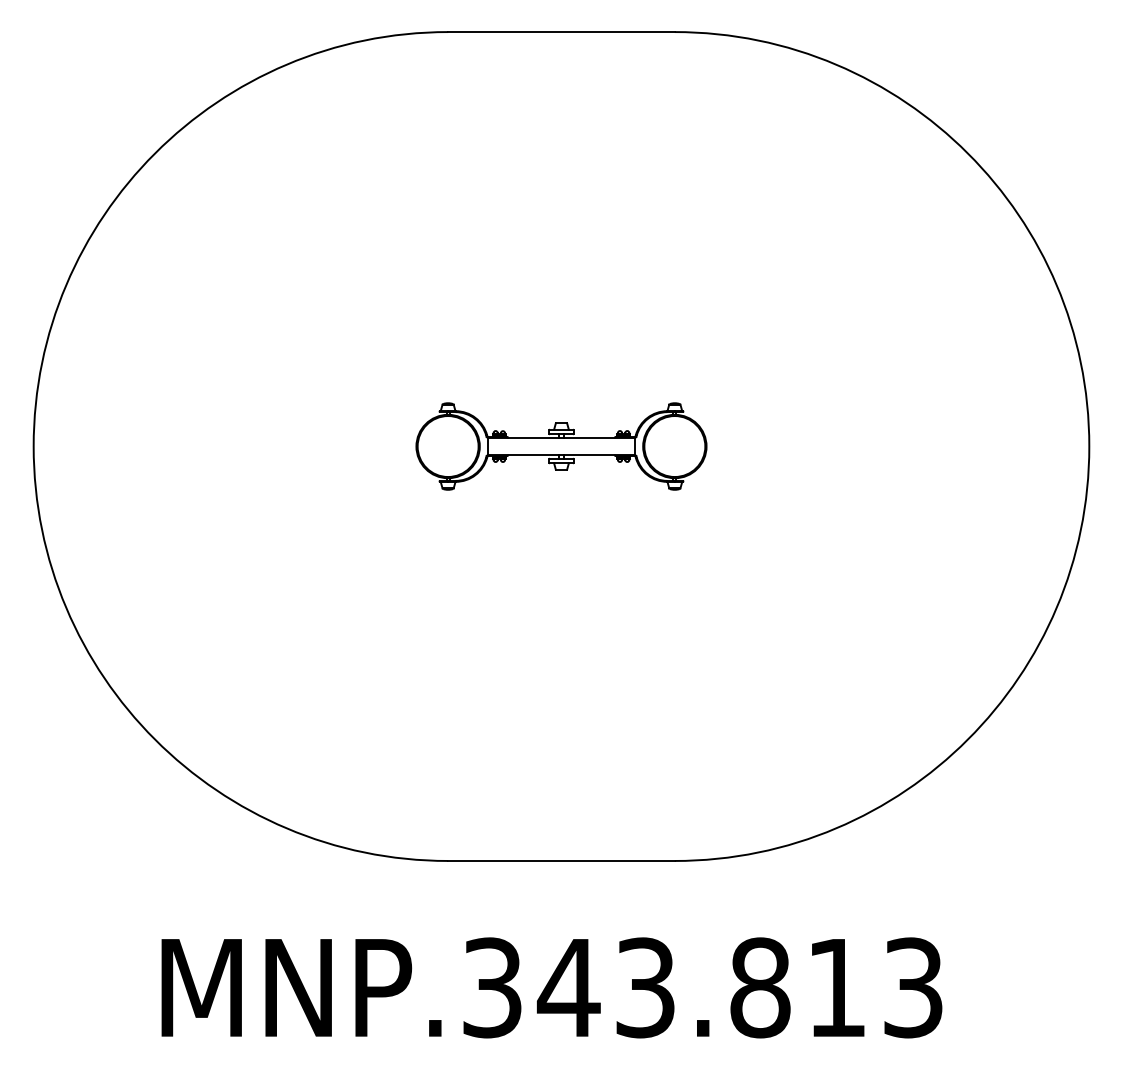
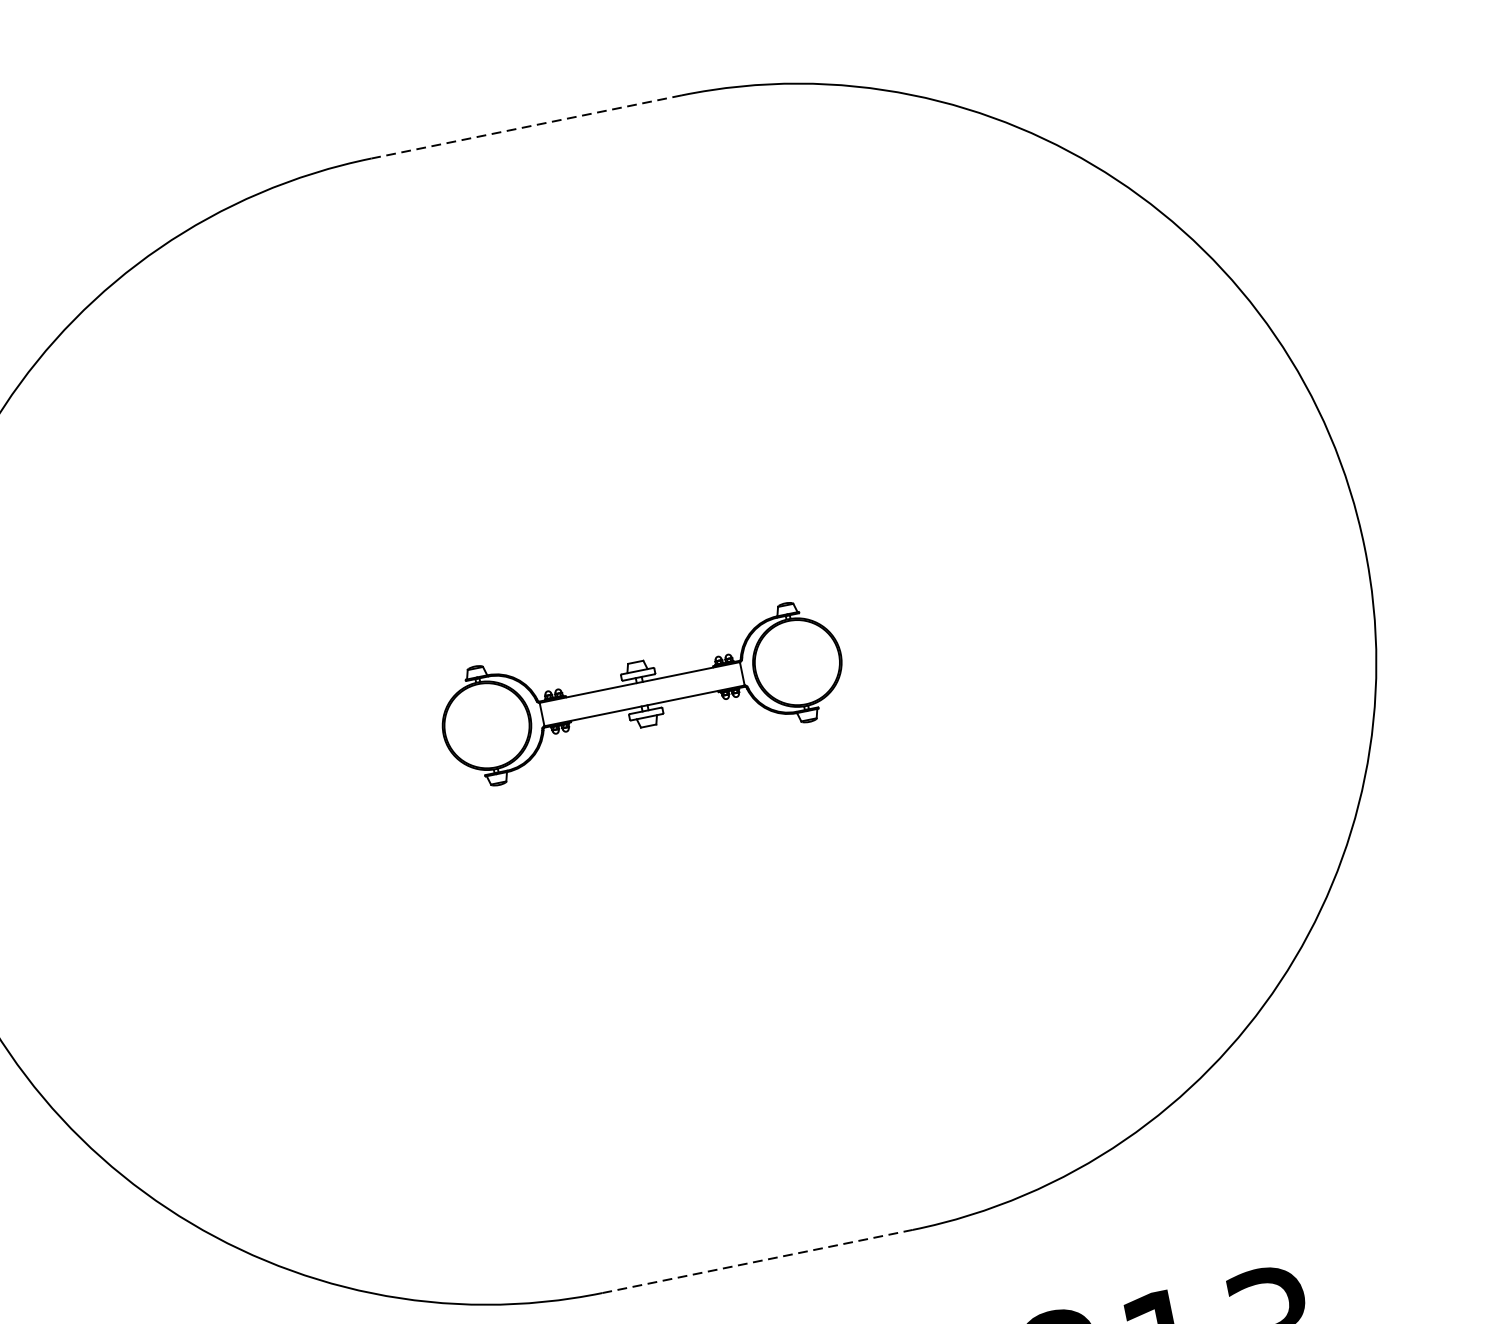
line: (561, 32) -> (526, 127), solid -> dashed
line: (561, 860) -> (757, 1260), solid -> dashed

